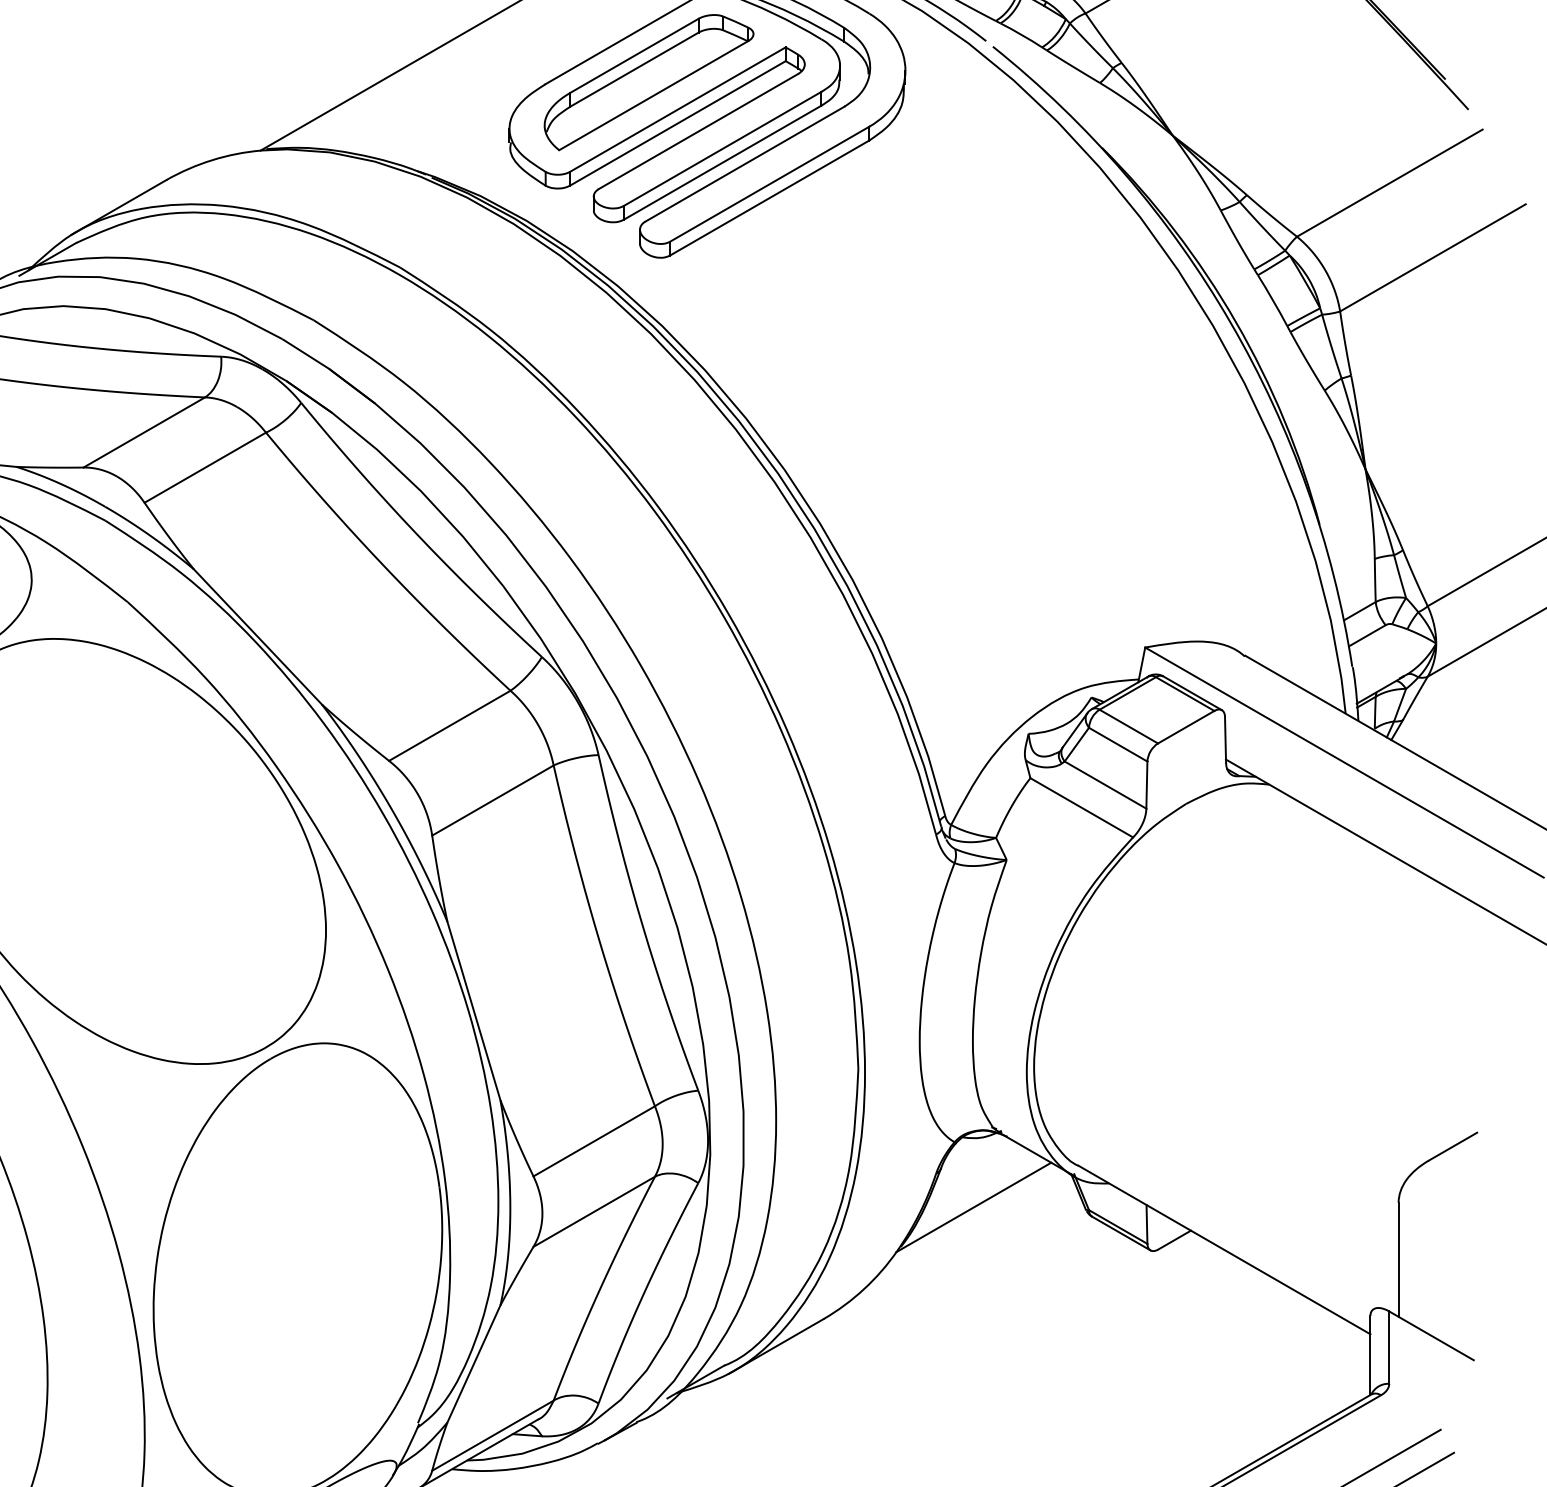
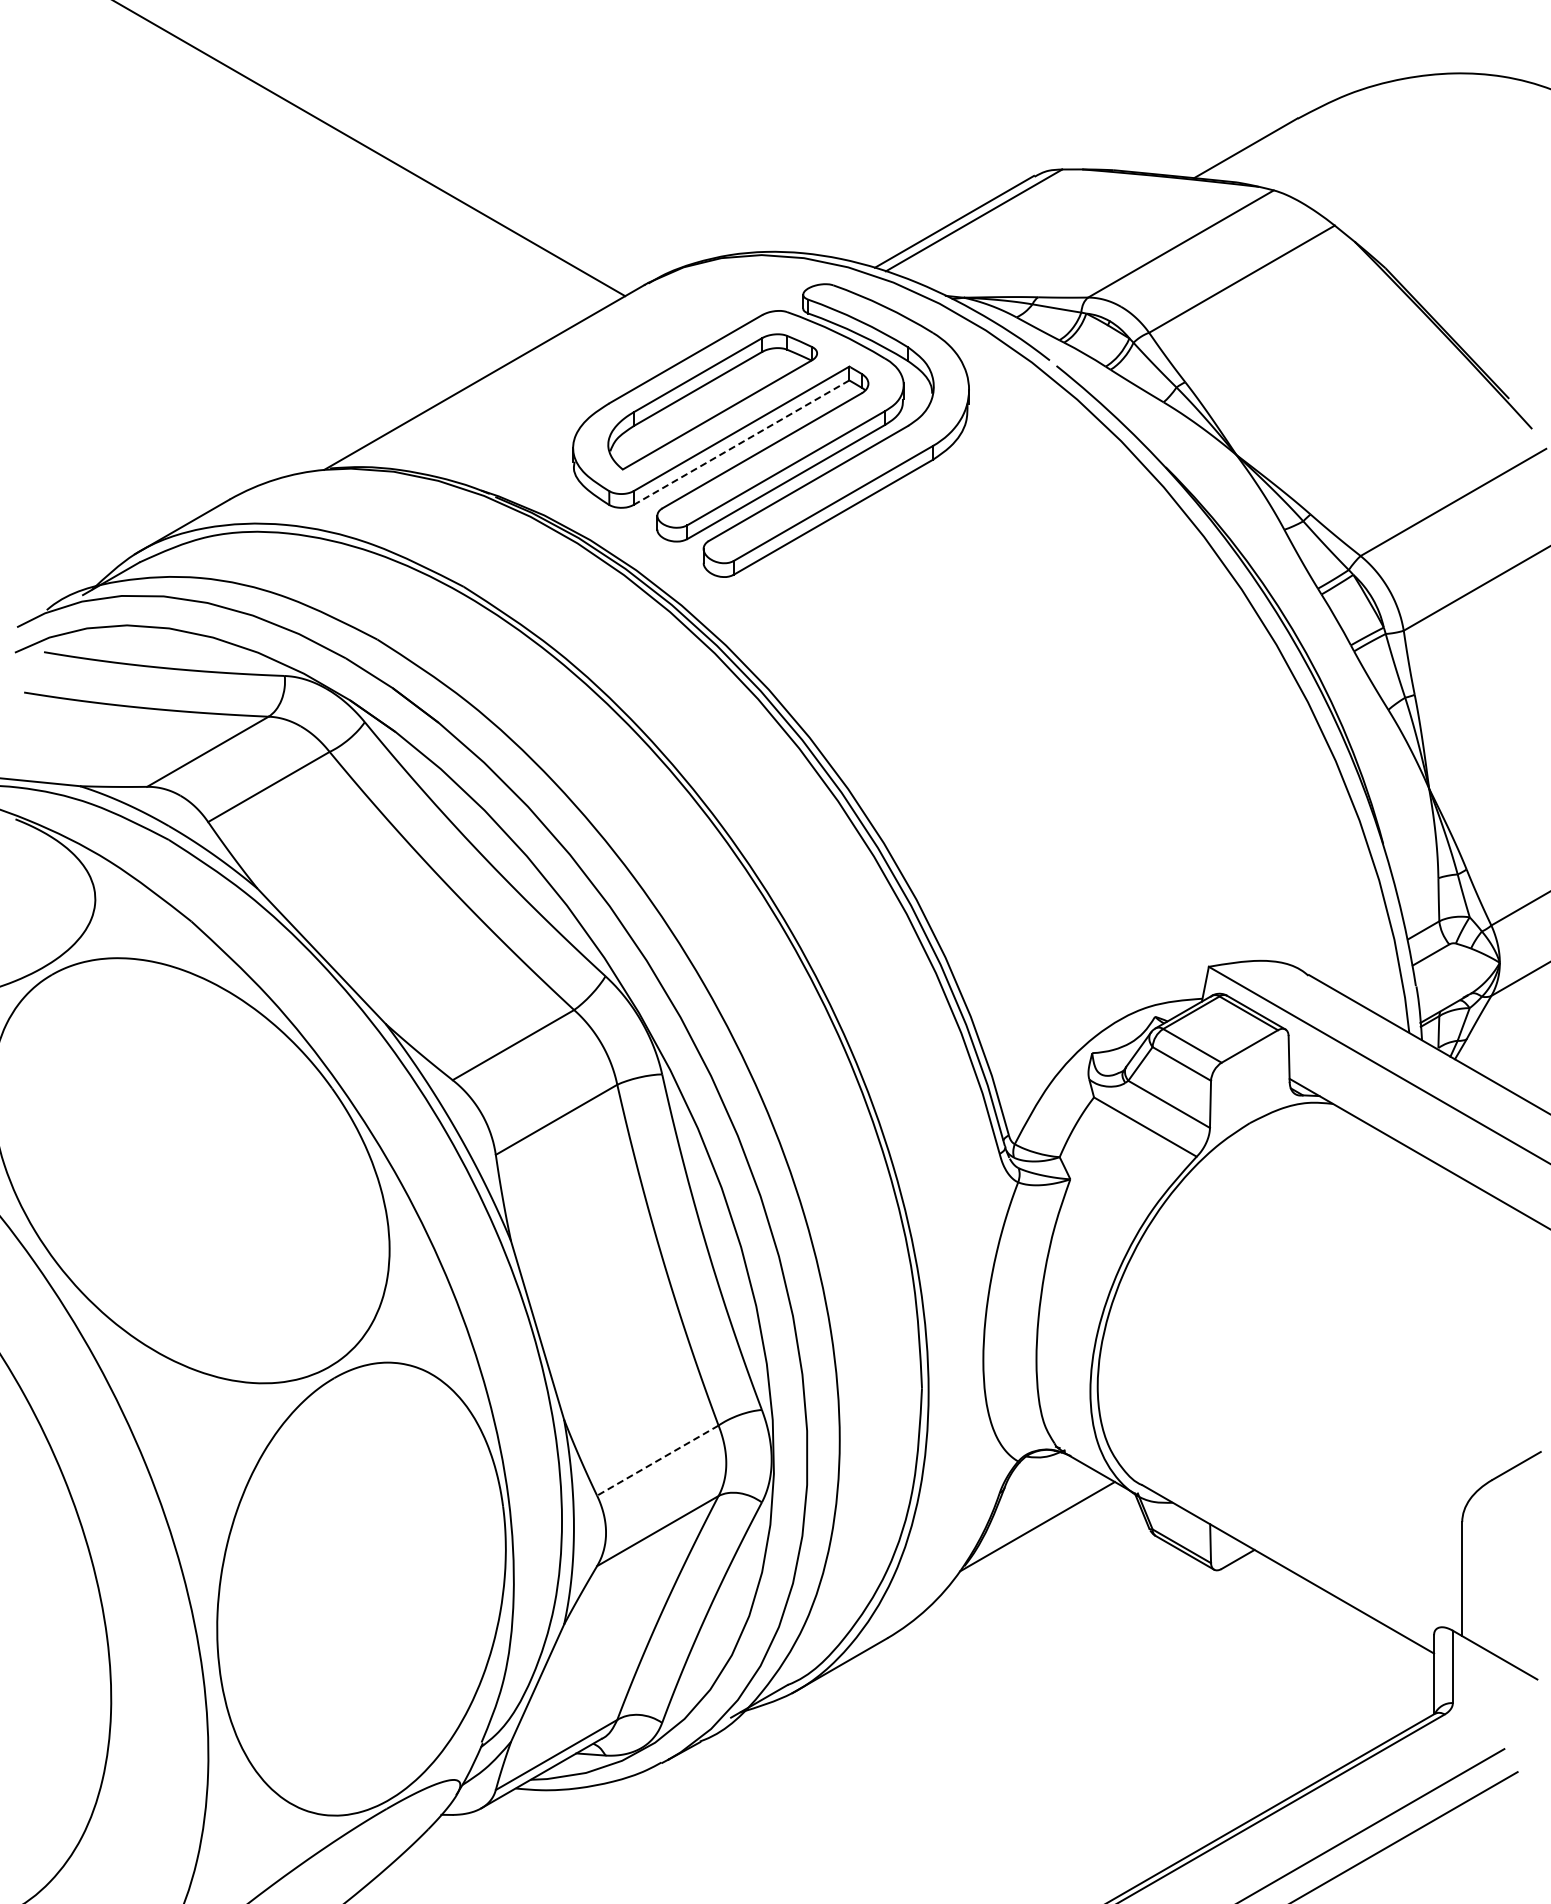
line: (677, 123) -> (741, 442), solid -> dashed
line: (593, 1141) -> (657, 1460), solid -> dashed

